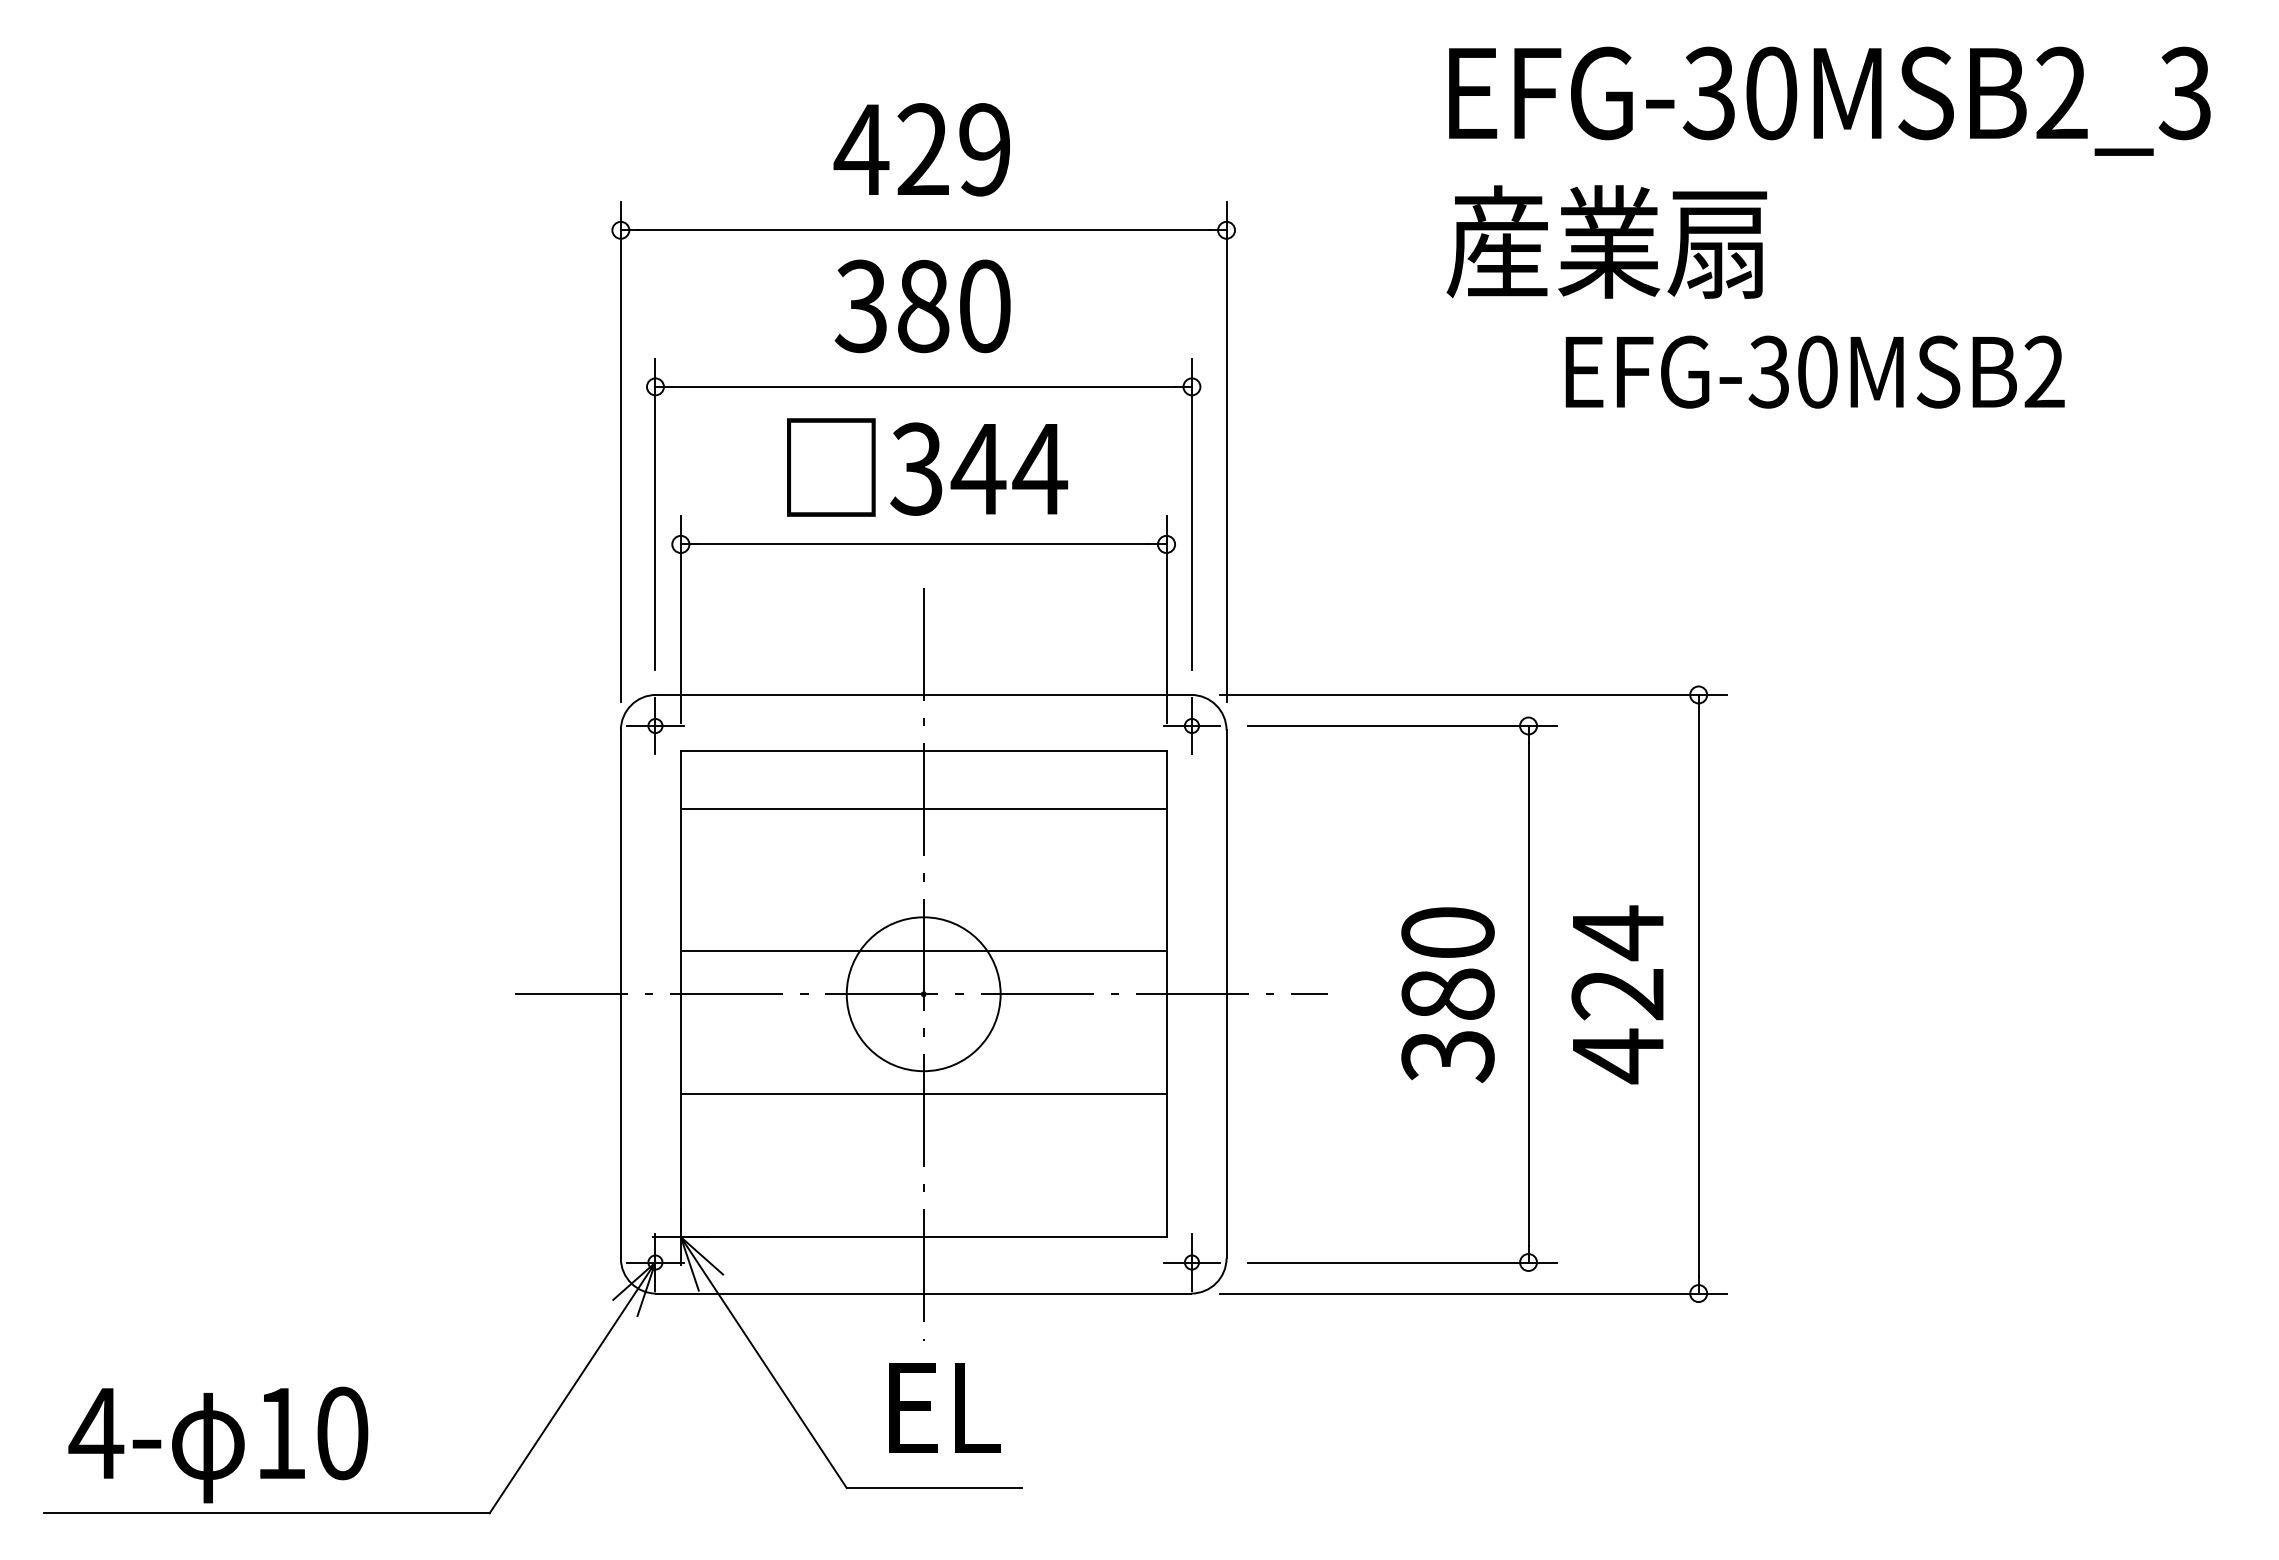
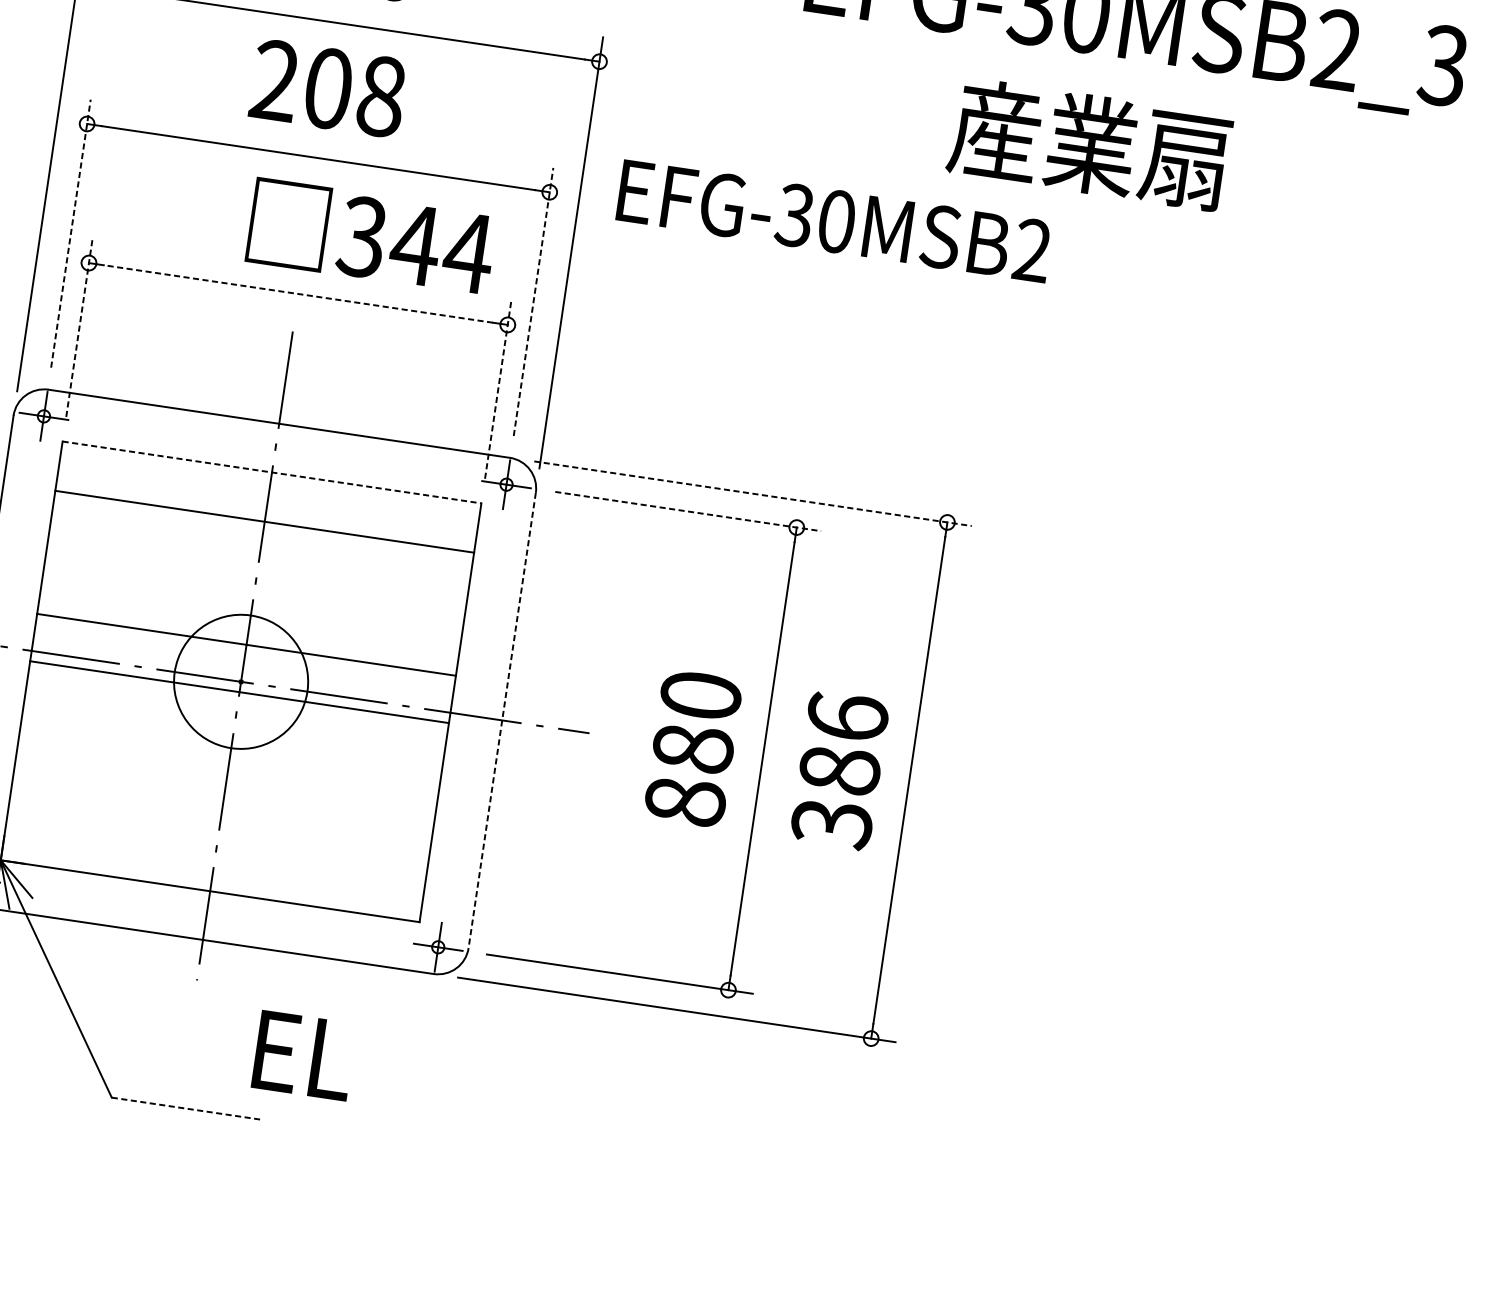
text: (1606, 241) -> (1089, 143), moved
text: (922, 306) -> (327, 88), 380 -> 208
text: (1814, 371) -> (834, 220), moved
text: (927, 467) -> (371, 237), moved
line: (655, 513) -> (71, 233), solid -> dashed
line: (1191, 513) -> (533, 301), solid -> dashed
line: (923, 544) -> (298, 294), solid -> dashed
line: (680, 618) -> (79, 326), solid -> dashed
line: (1166, 618) -> (498, 388), solid -> dashed
line: (1473, 694) -> (753, 493), solid -> dashed
line: (1403, 726) -> (688, 512), solid -> dashed
line: (923, 751) -> (271, 472), solid -> dashed
line: (1226, 994) -> (502, 720), solid -> dashed
text: (1617, 994) -> (839, 770), 424 -> 386
text: (1447, 1056) -> (684, 802), 380 -> 880
line: (923, 1094) -> (239, 692), moved
text: (944, 1407) -> (303, 1055), moved
line: (934, 1487) -> (187, 1108), solid -> dashed

